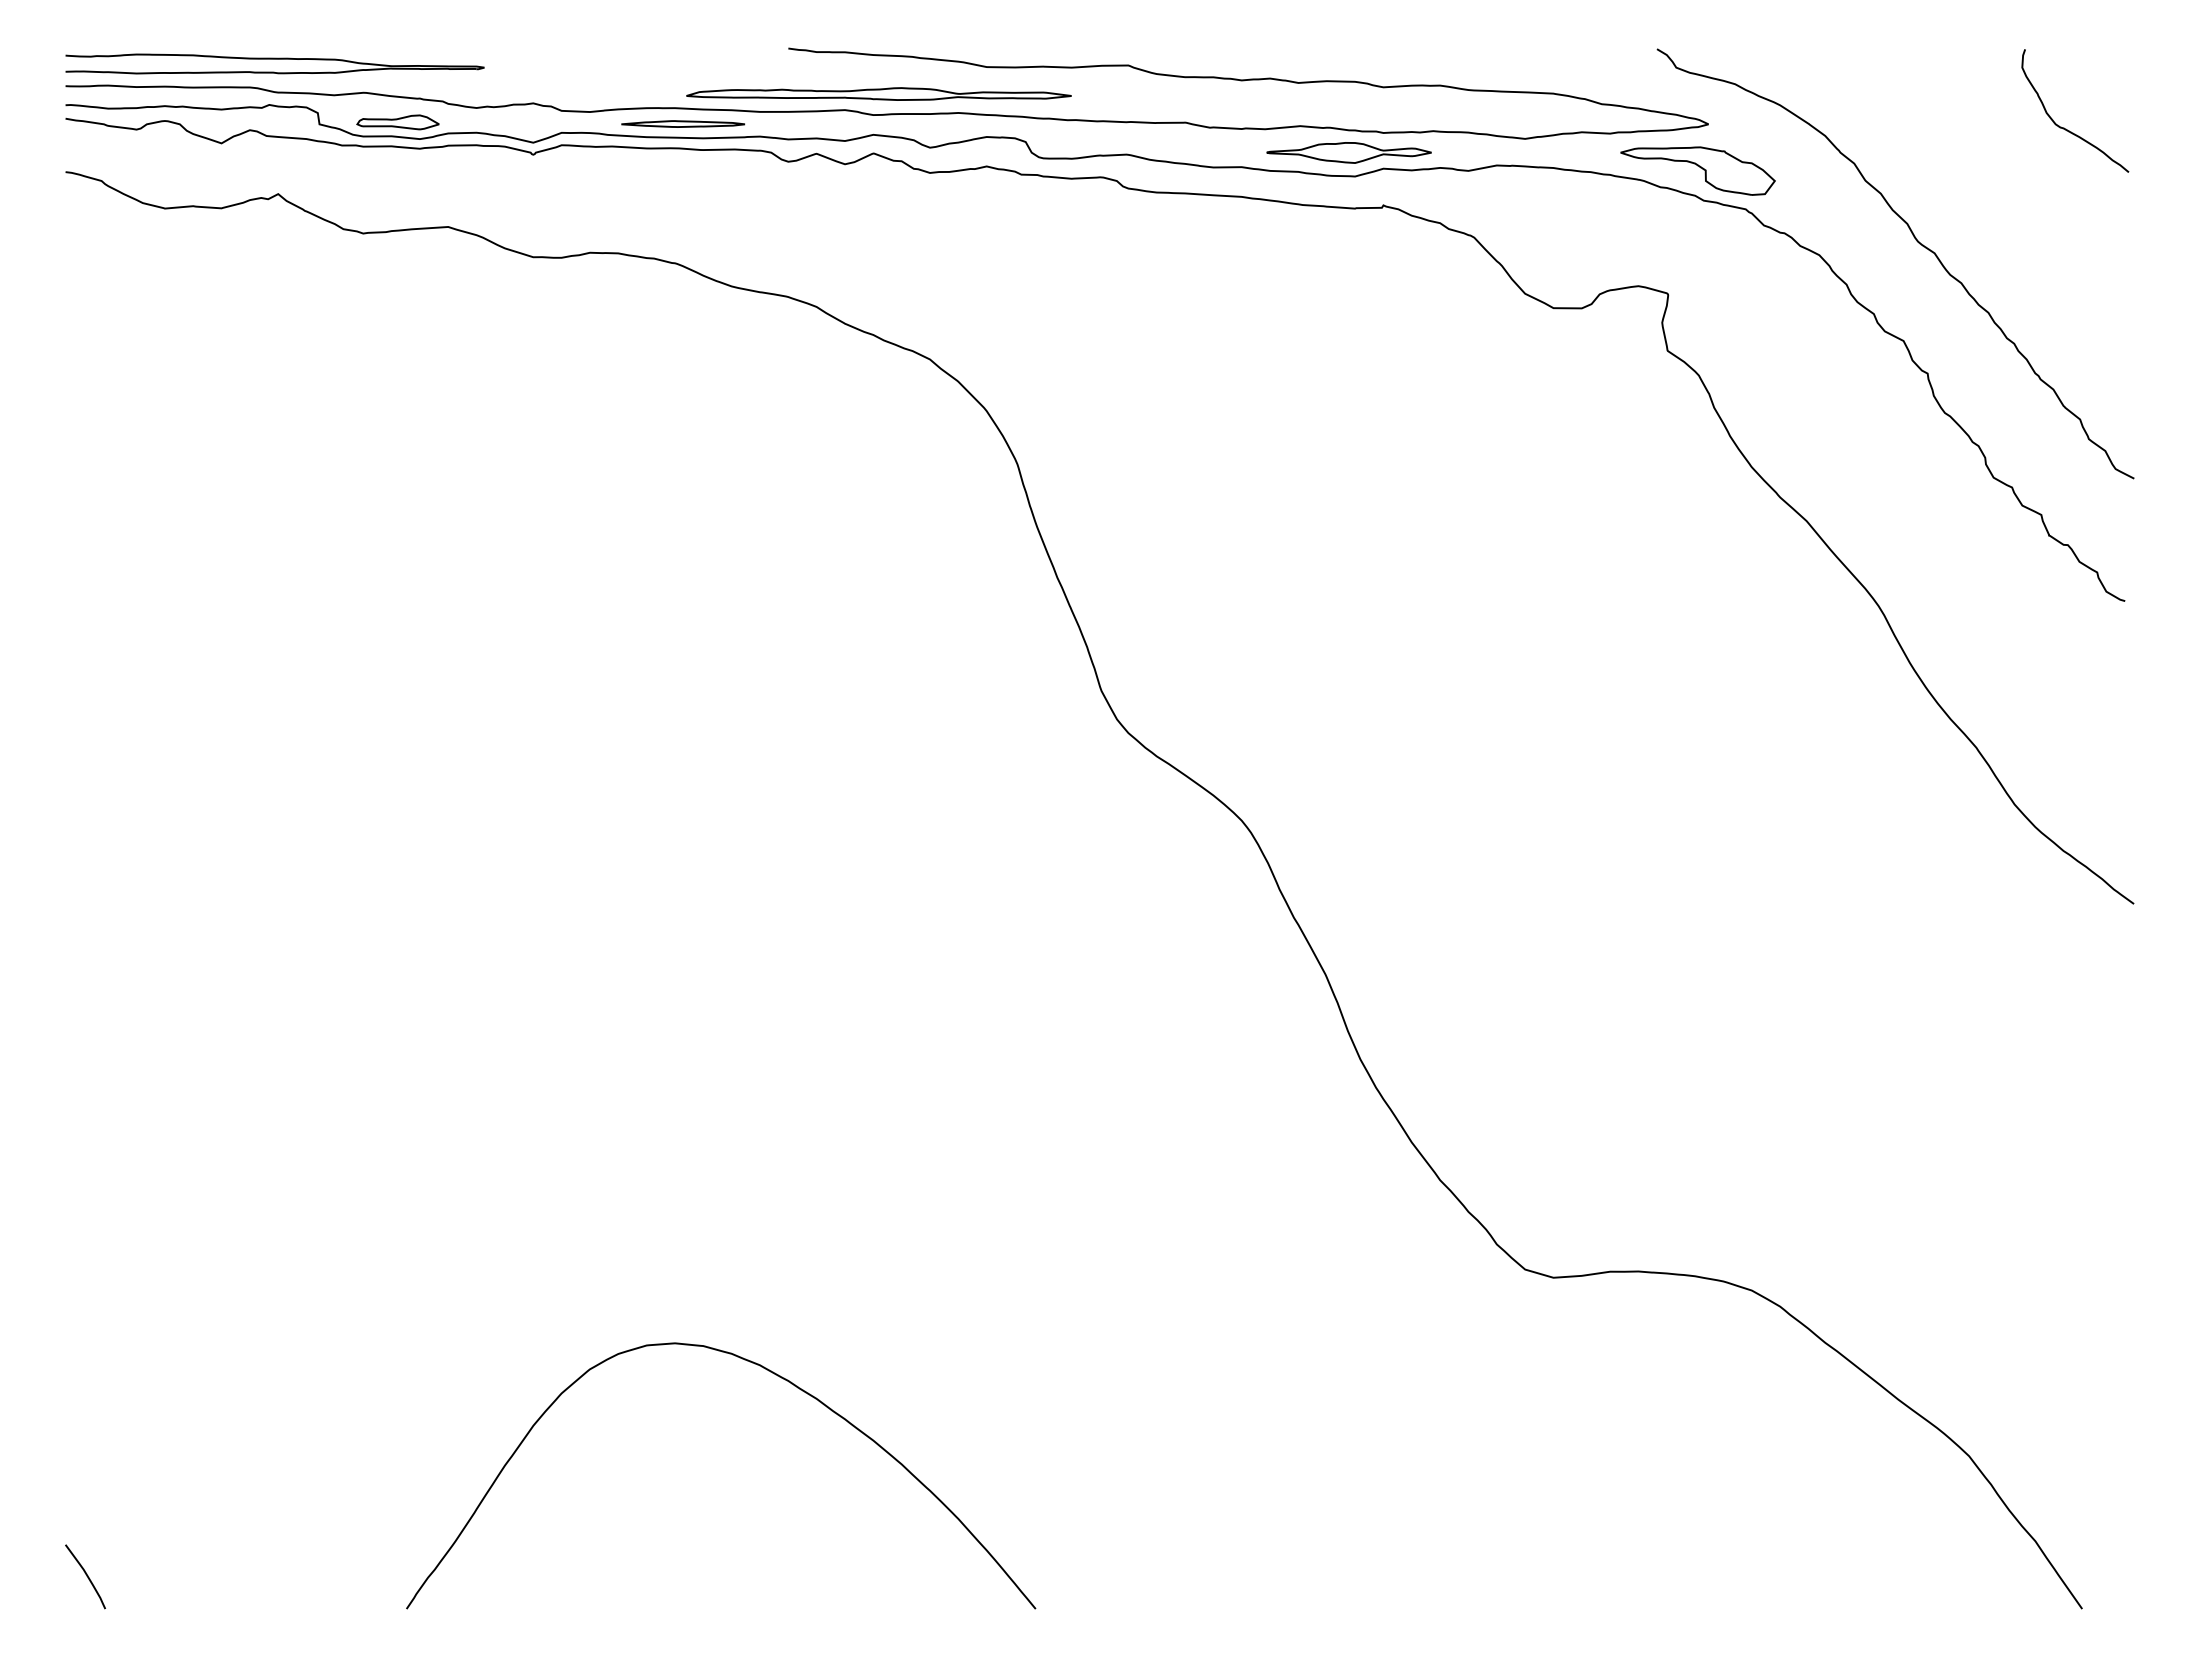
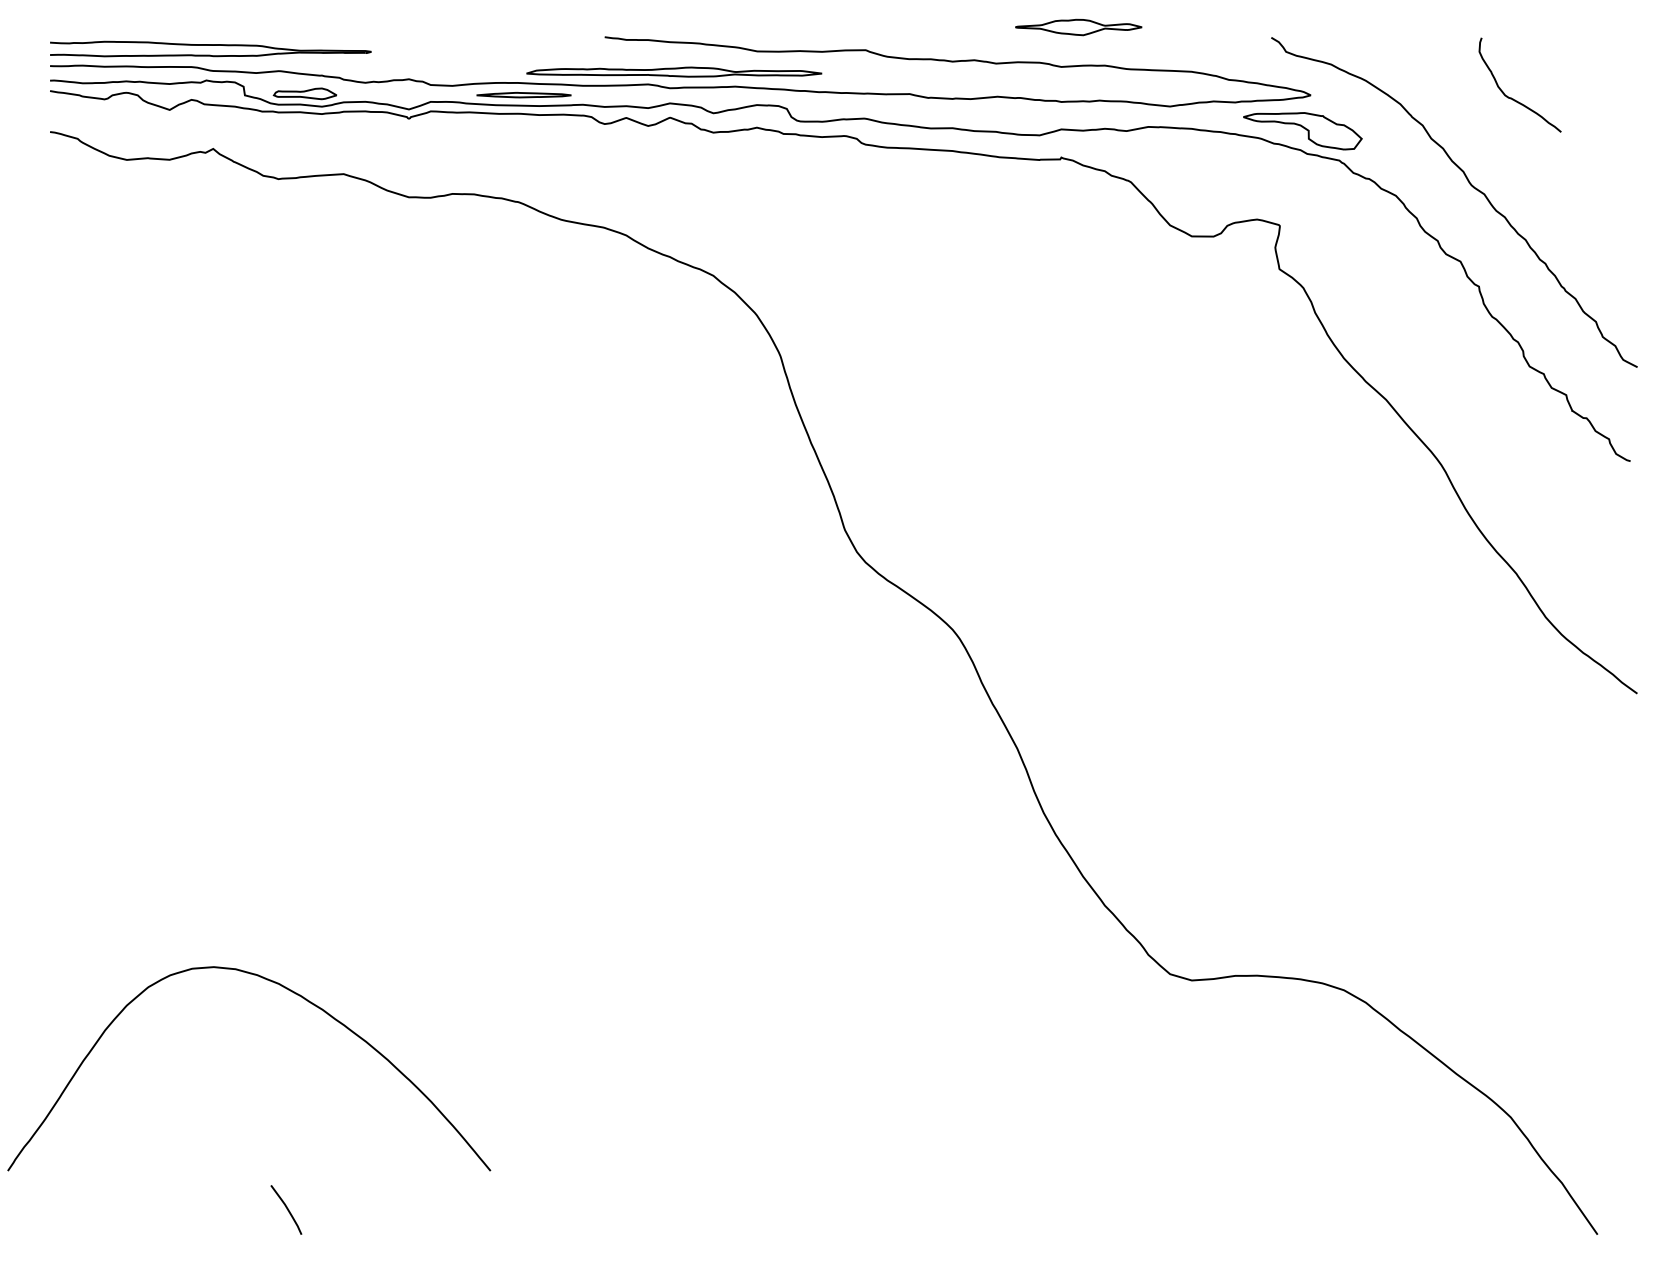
curve: (2064, 127) -> (1511, 97), moved
part: (1348, 152) -> (1078, 27), moved
curve: (775, 1375) -> (290, 991), moved
curve: (86, 1576) -> (287, 1209), moved

